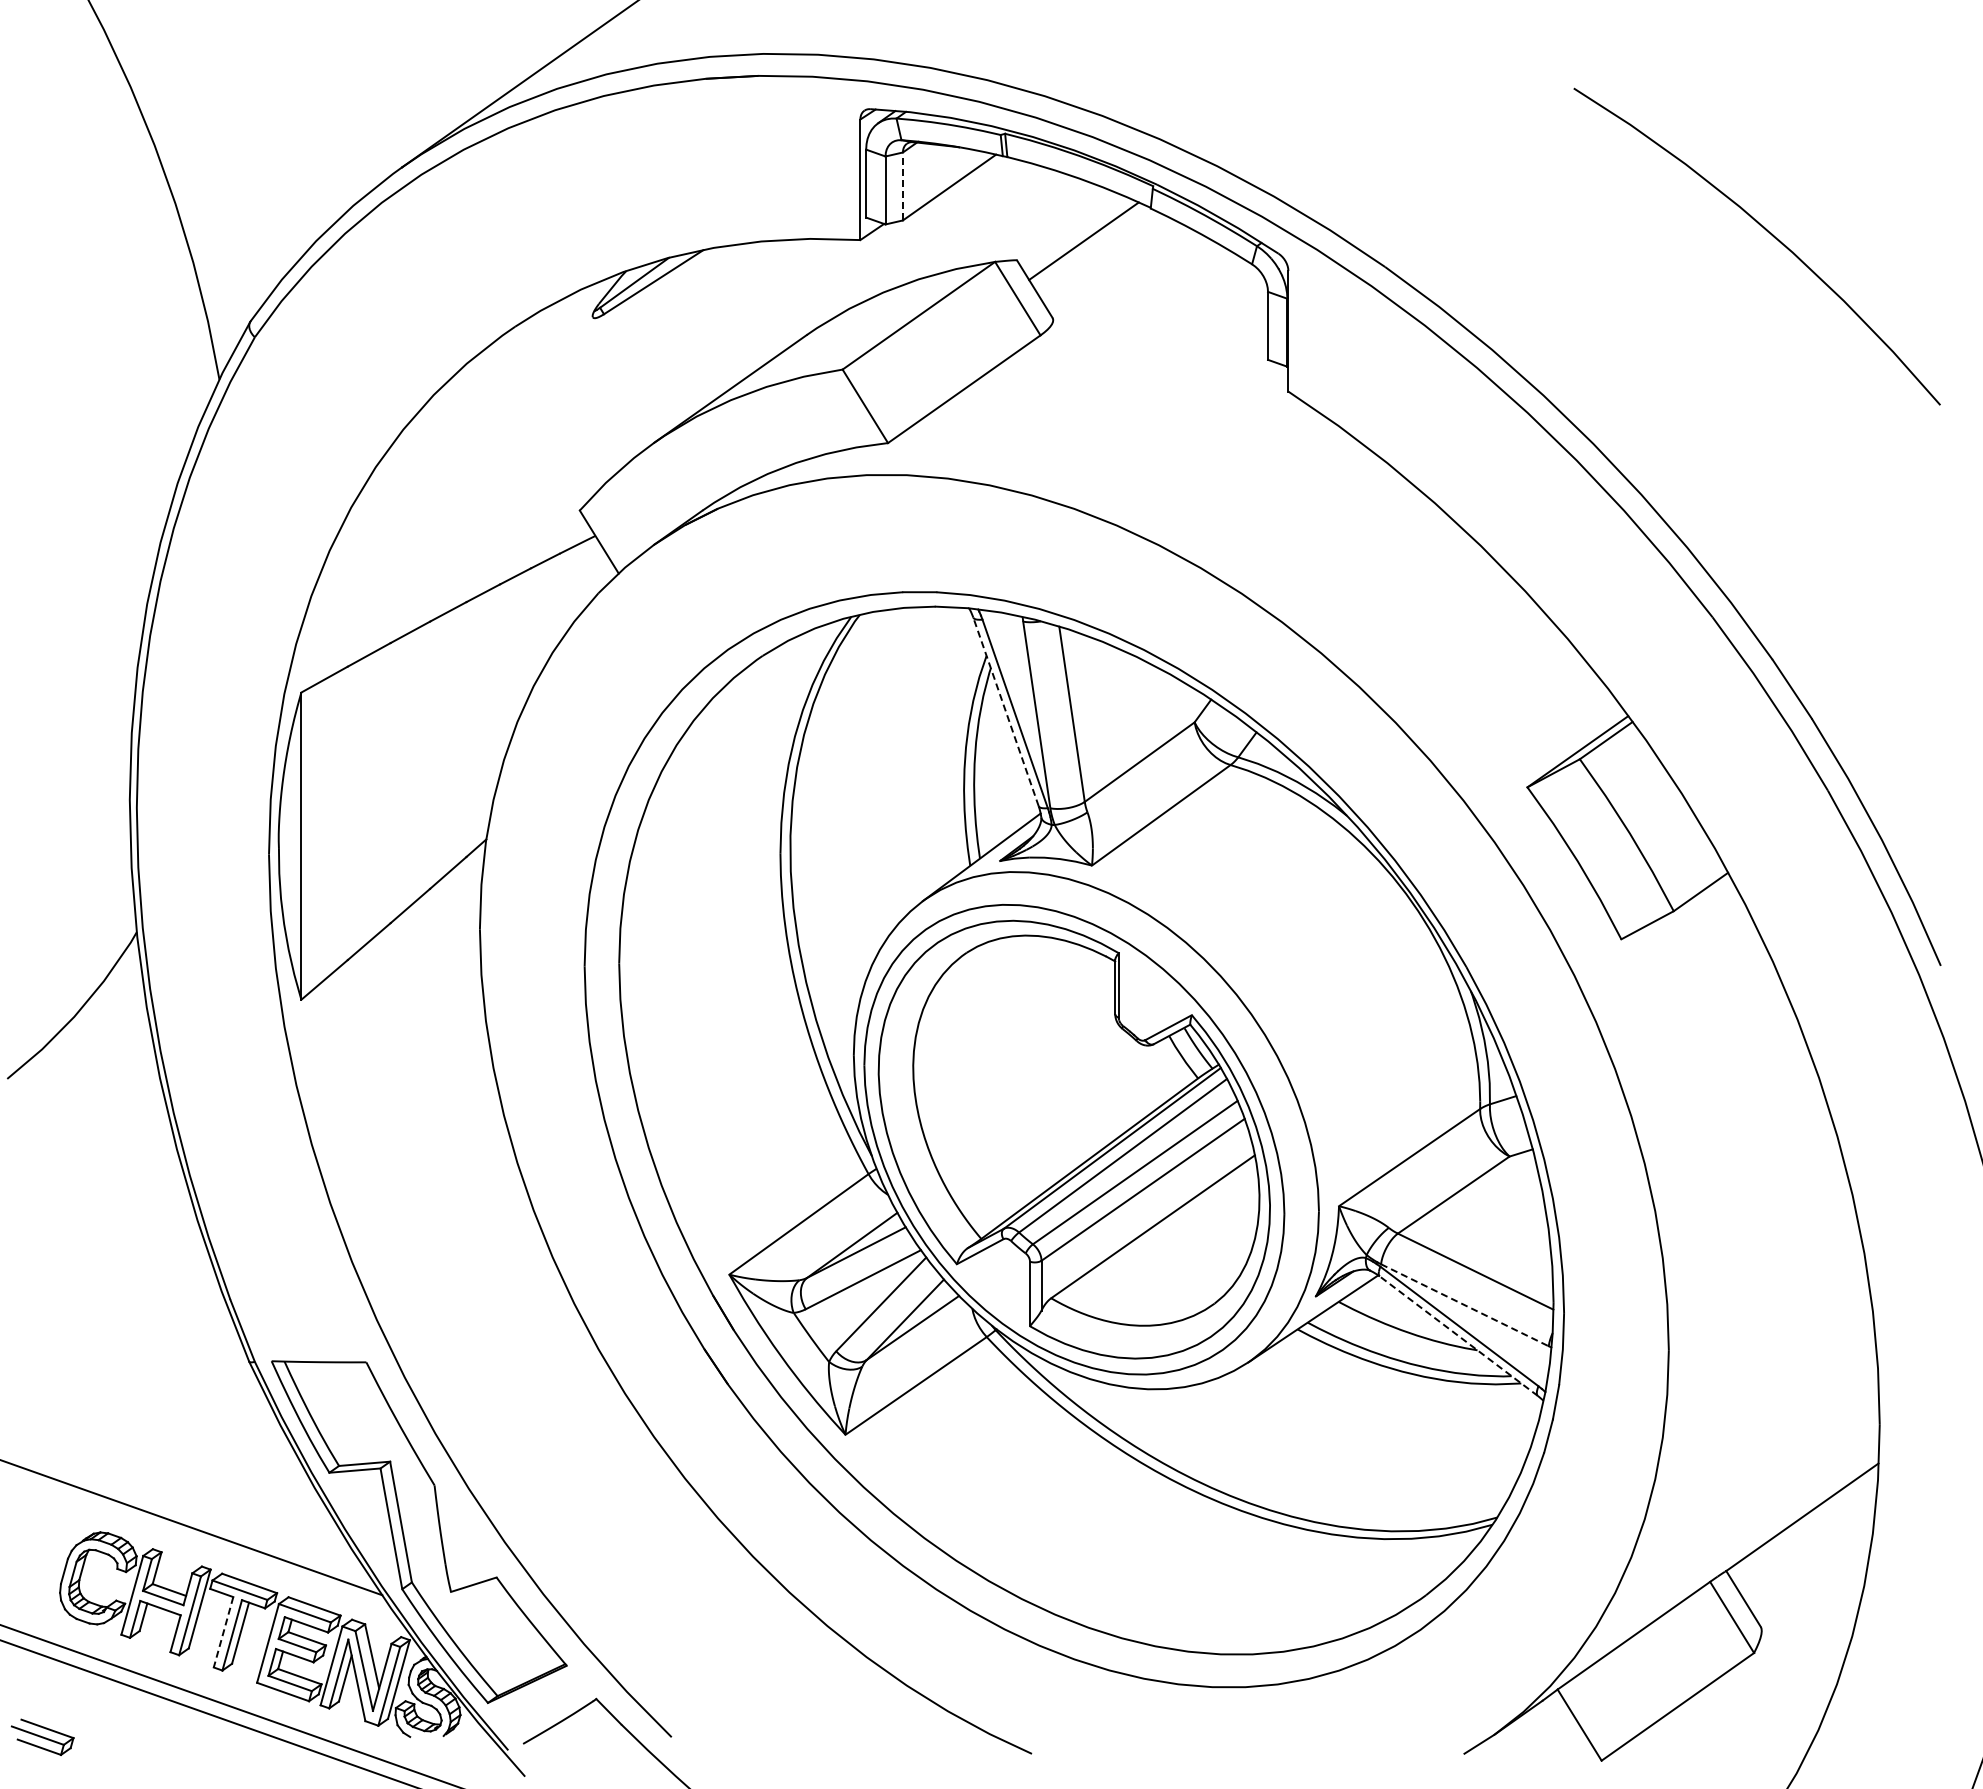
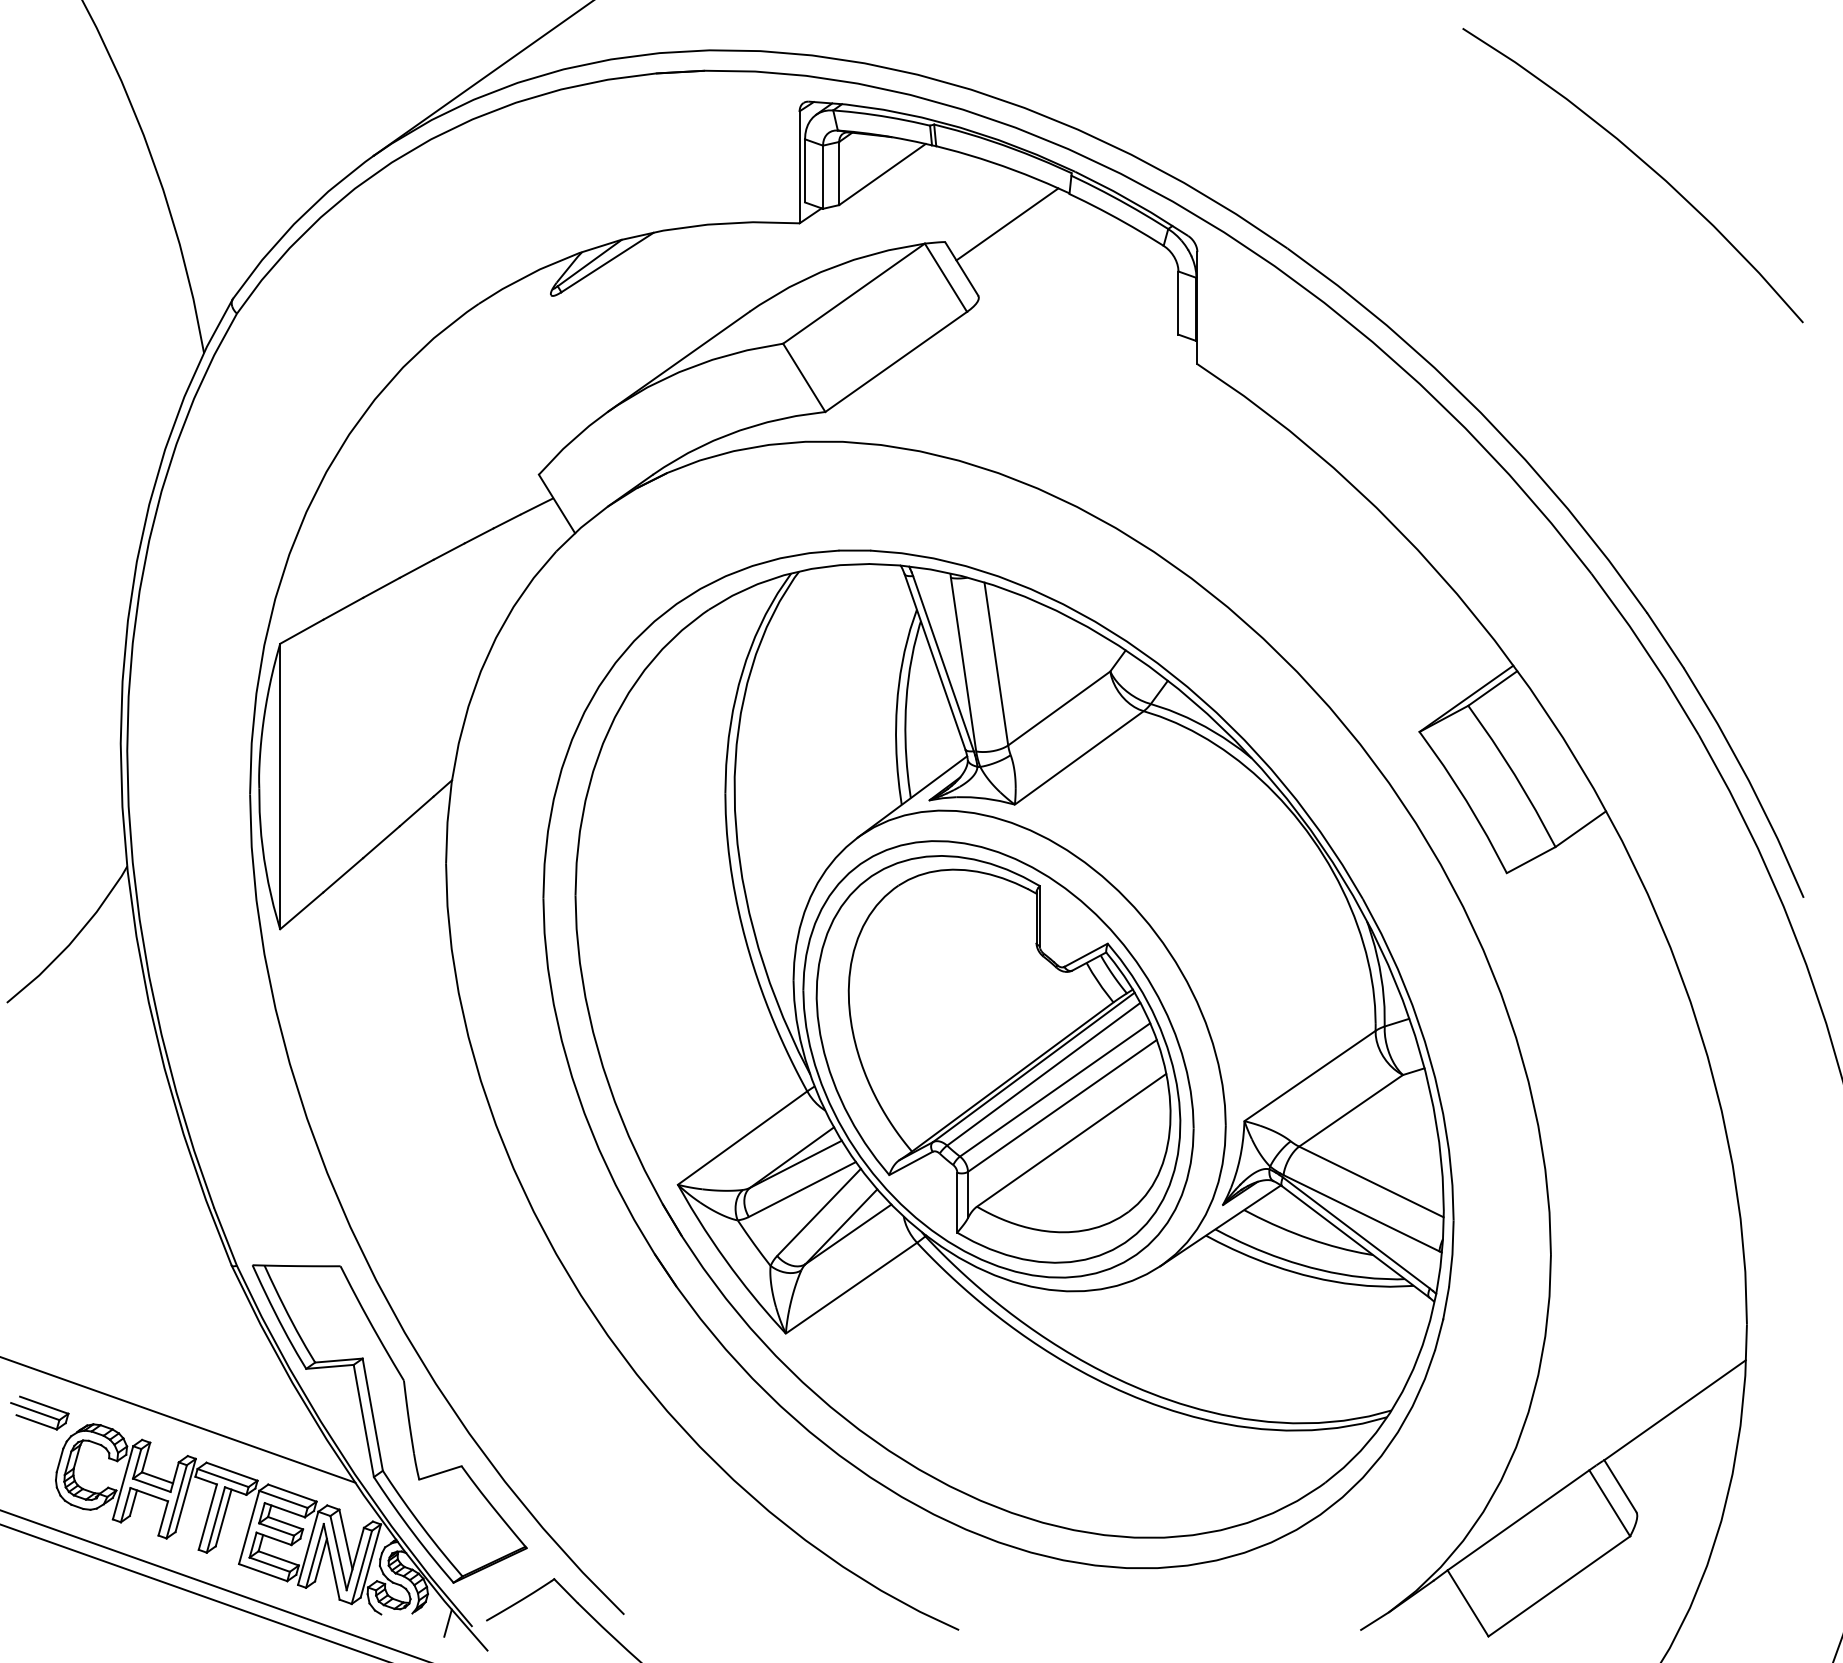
line: (902, 186) -> (838, 173), dashed -> solid
curve: (1767, 232) -> (1642, 162), moved
line: (1006, 711) -> (935, 661), dashed -> solid
line: (1465, 1305) -> (1361, 1213), dashed -> solid
line: (1458, 1335) -> (1355, 1241), dashed -> solid
line: (223, 1632) -> (207, 1517), dashed -> solid
part: (42, 1736) -> (39, 1412), moved
line: (482, 1746) -> (448, 1623), added

